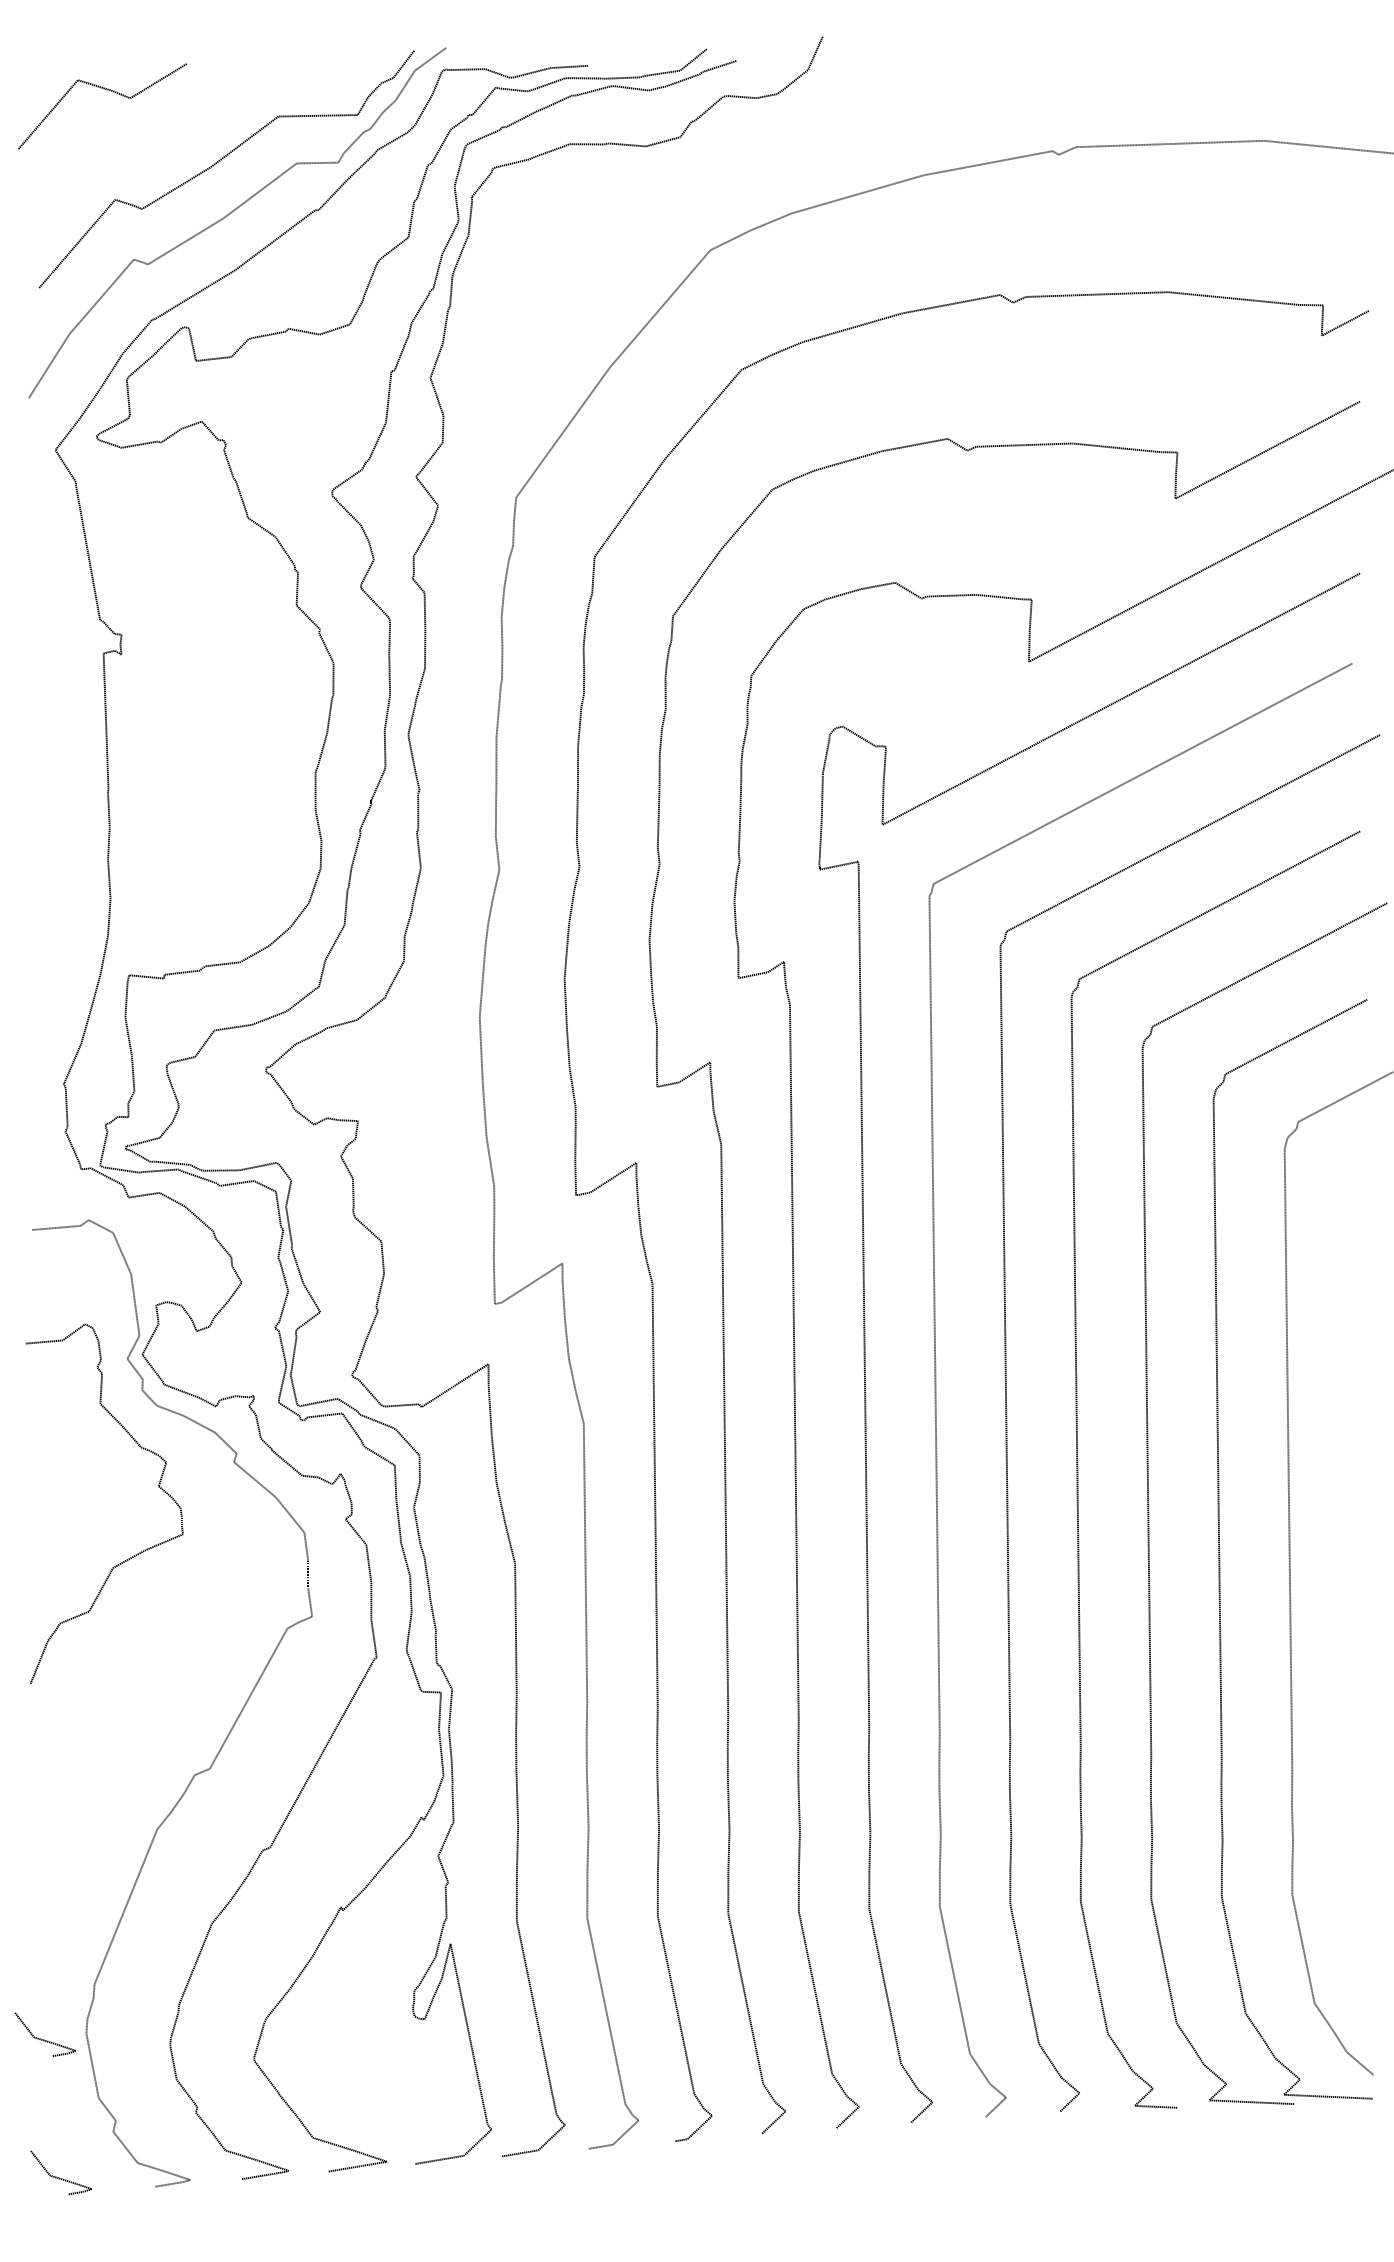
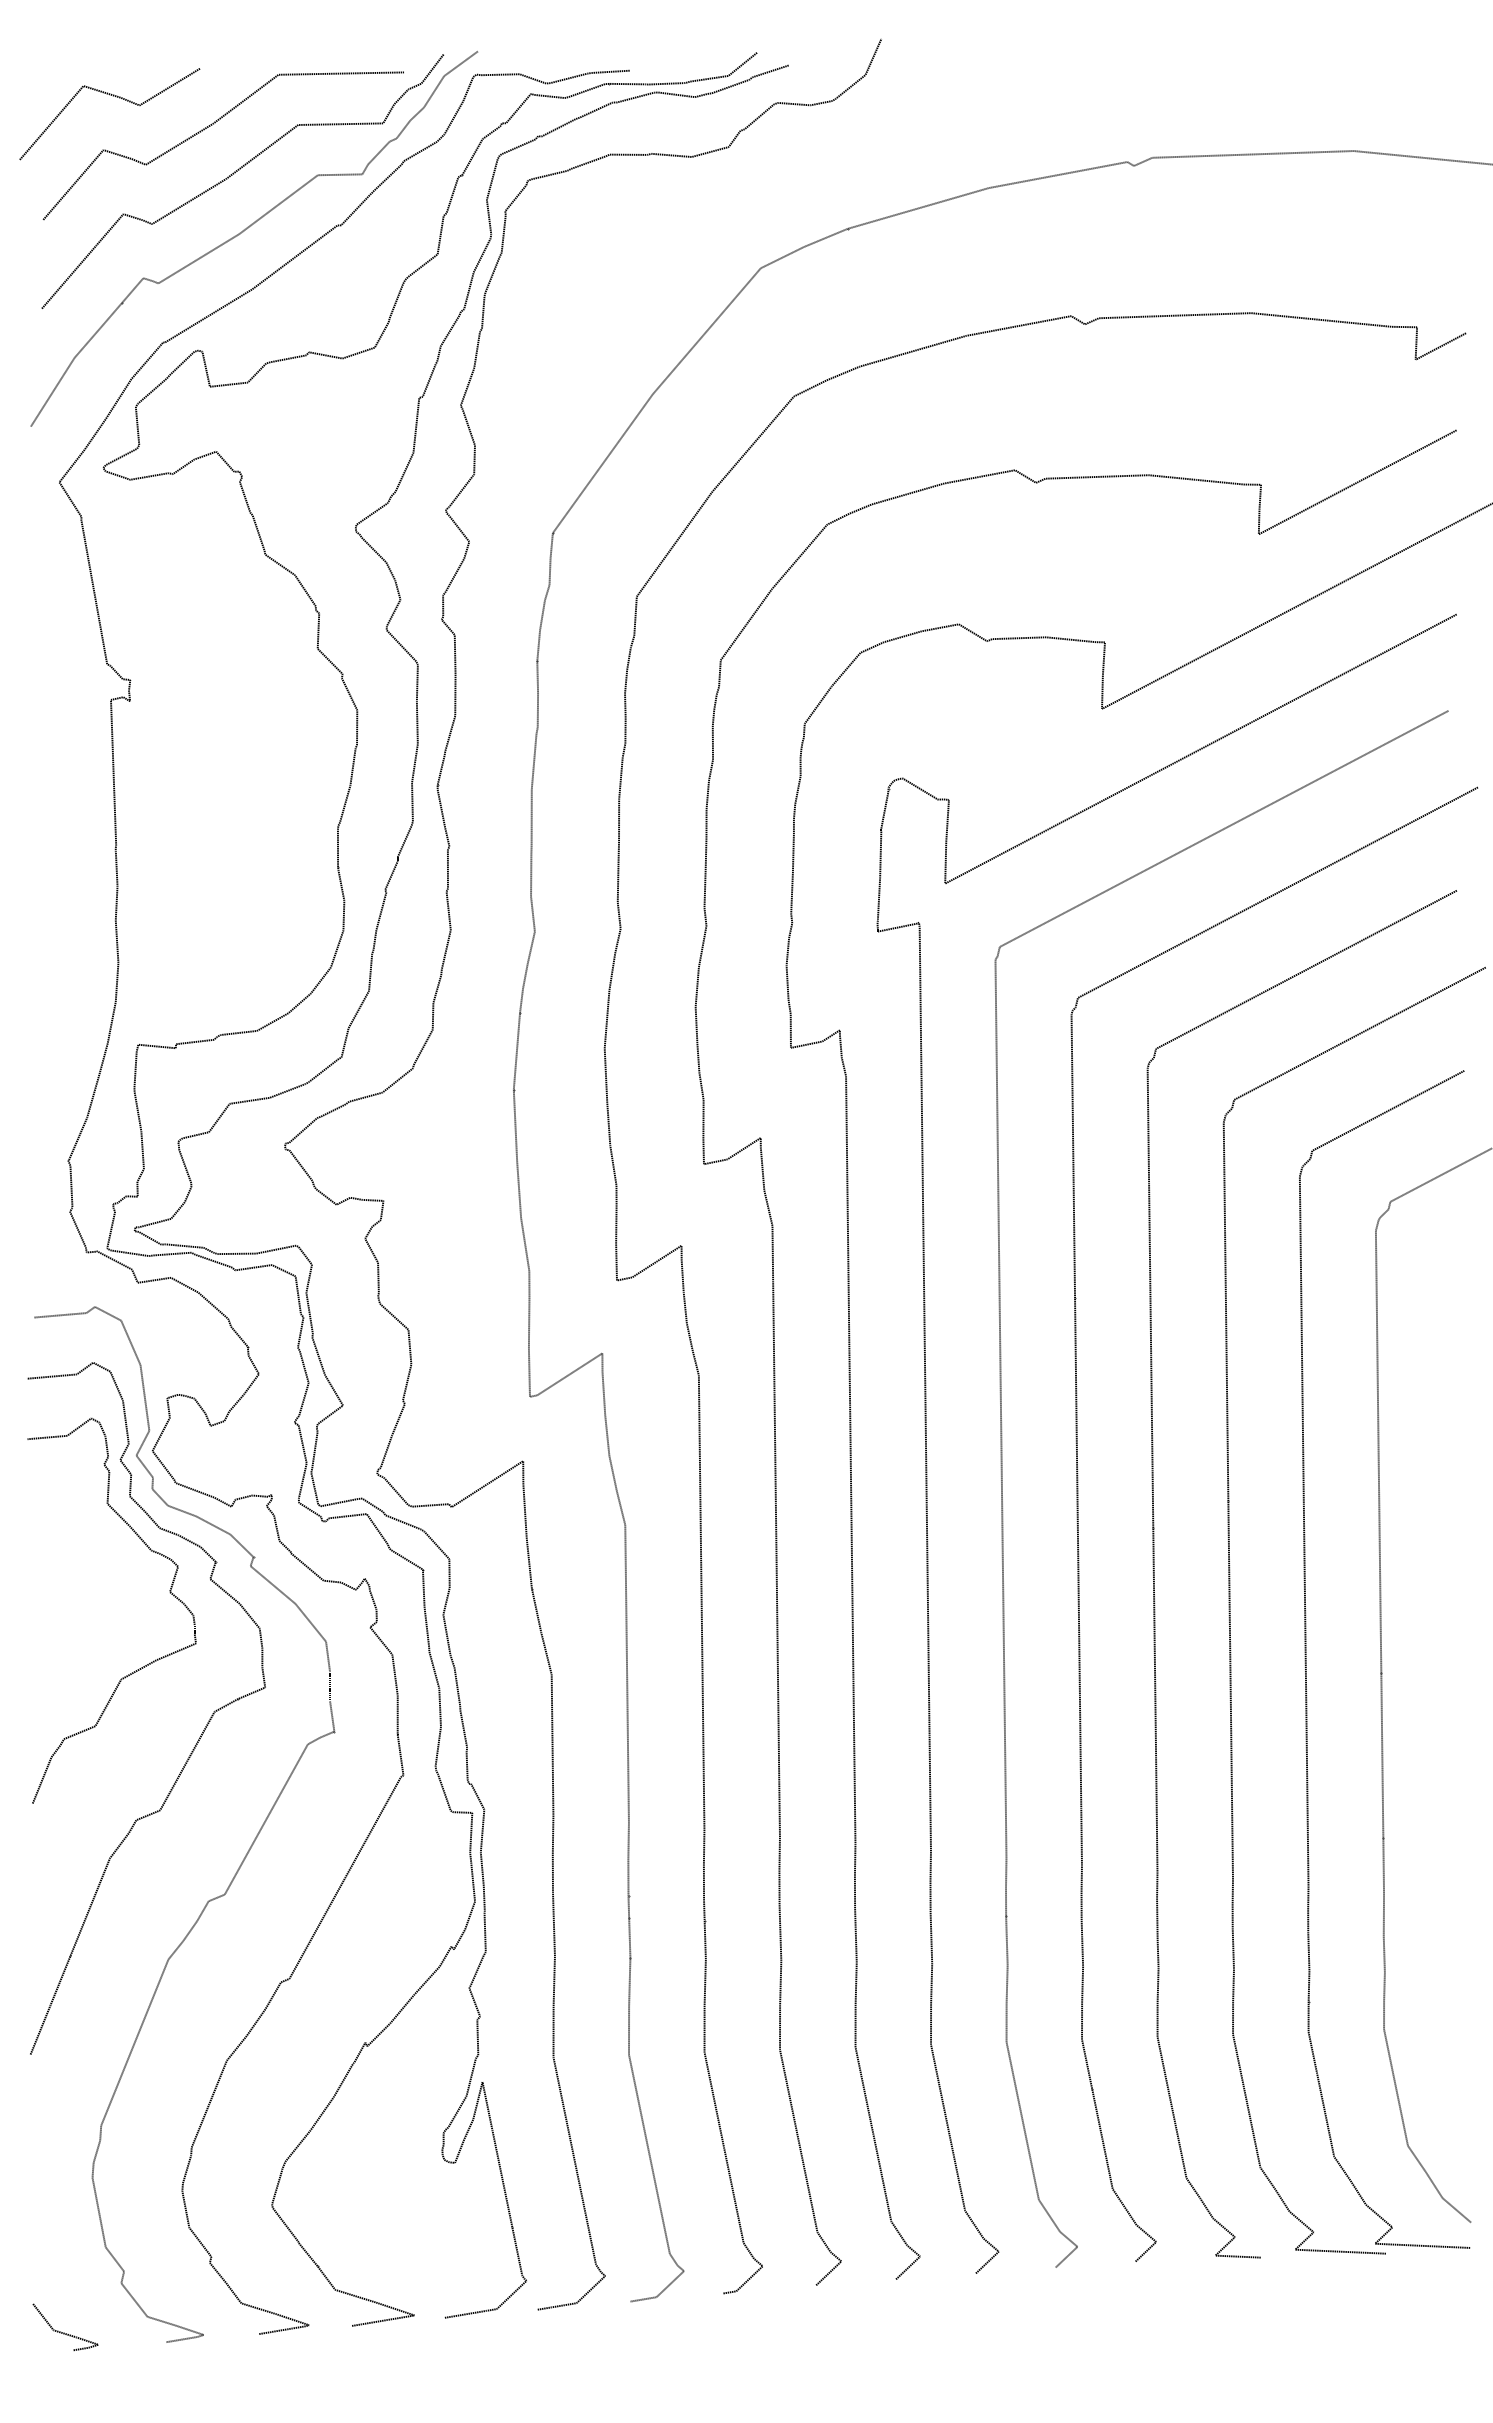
curve: (198, 117) -> (212, 125), added
curve: (187, 1620) -> (200, 1735), added
curve: (44, 2039) -> (47, 2184), removed

